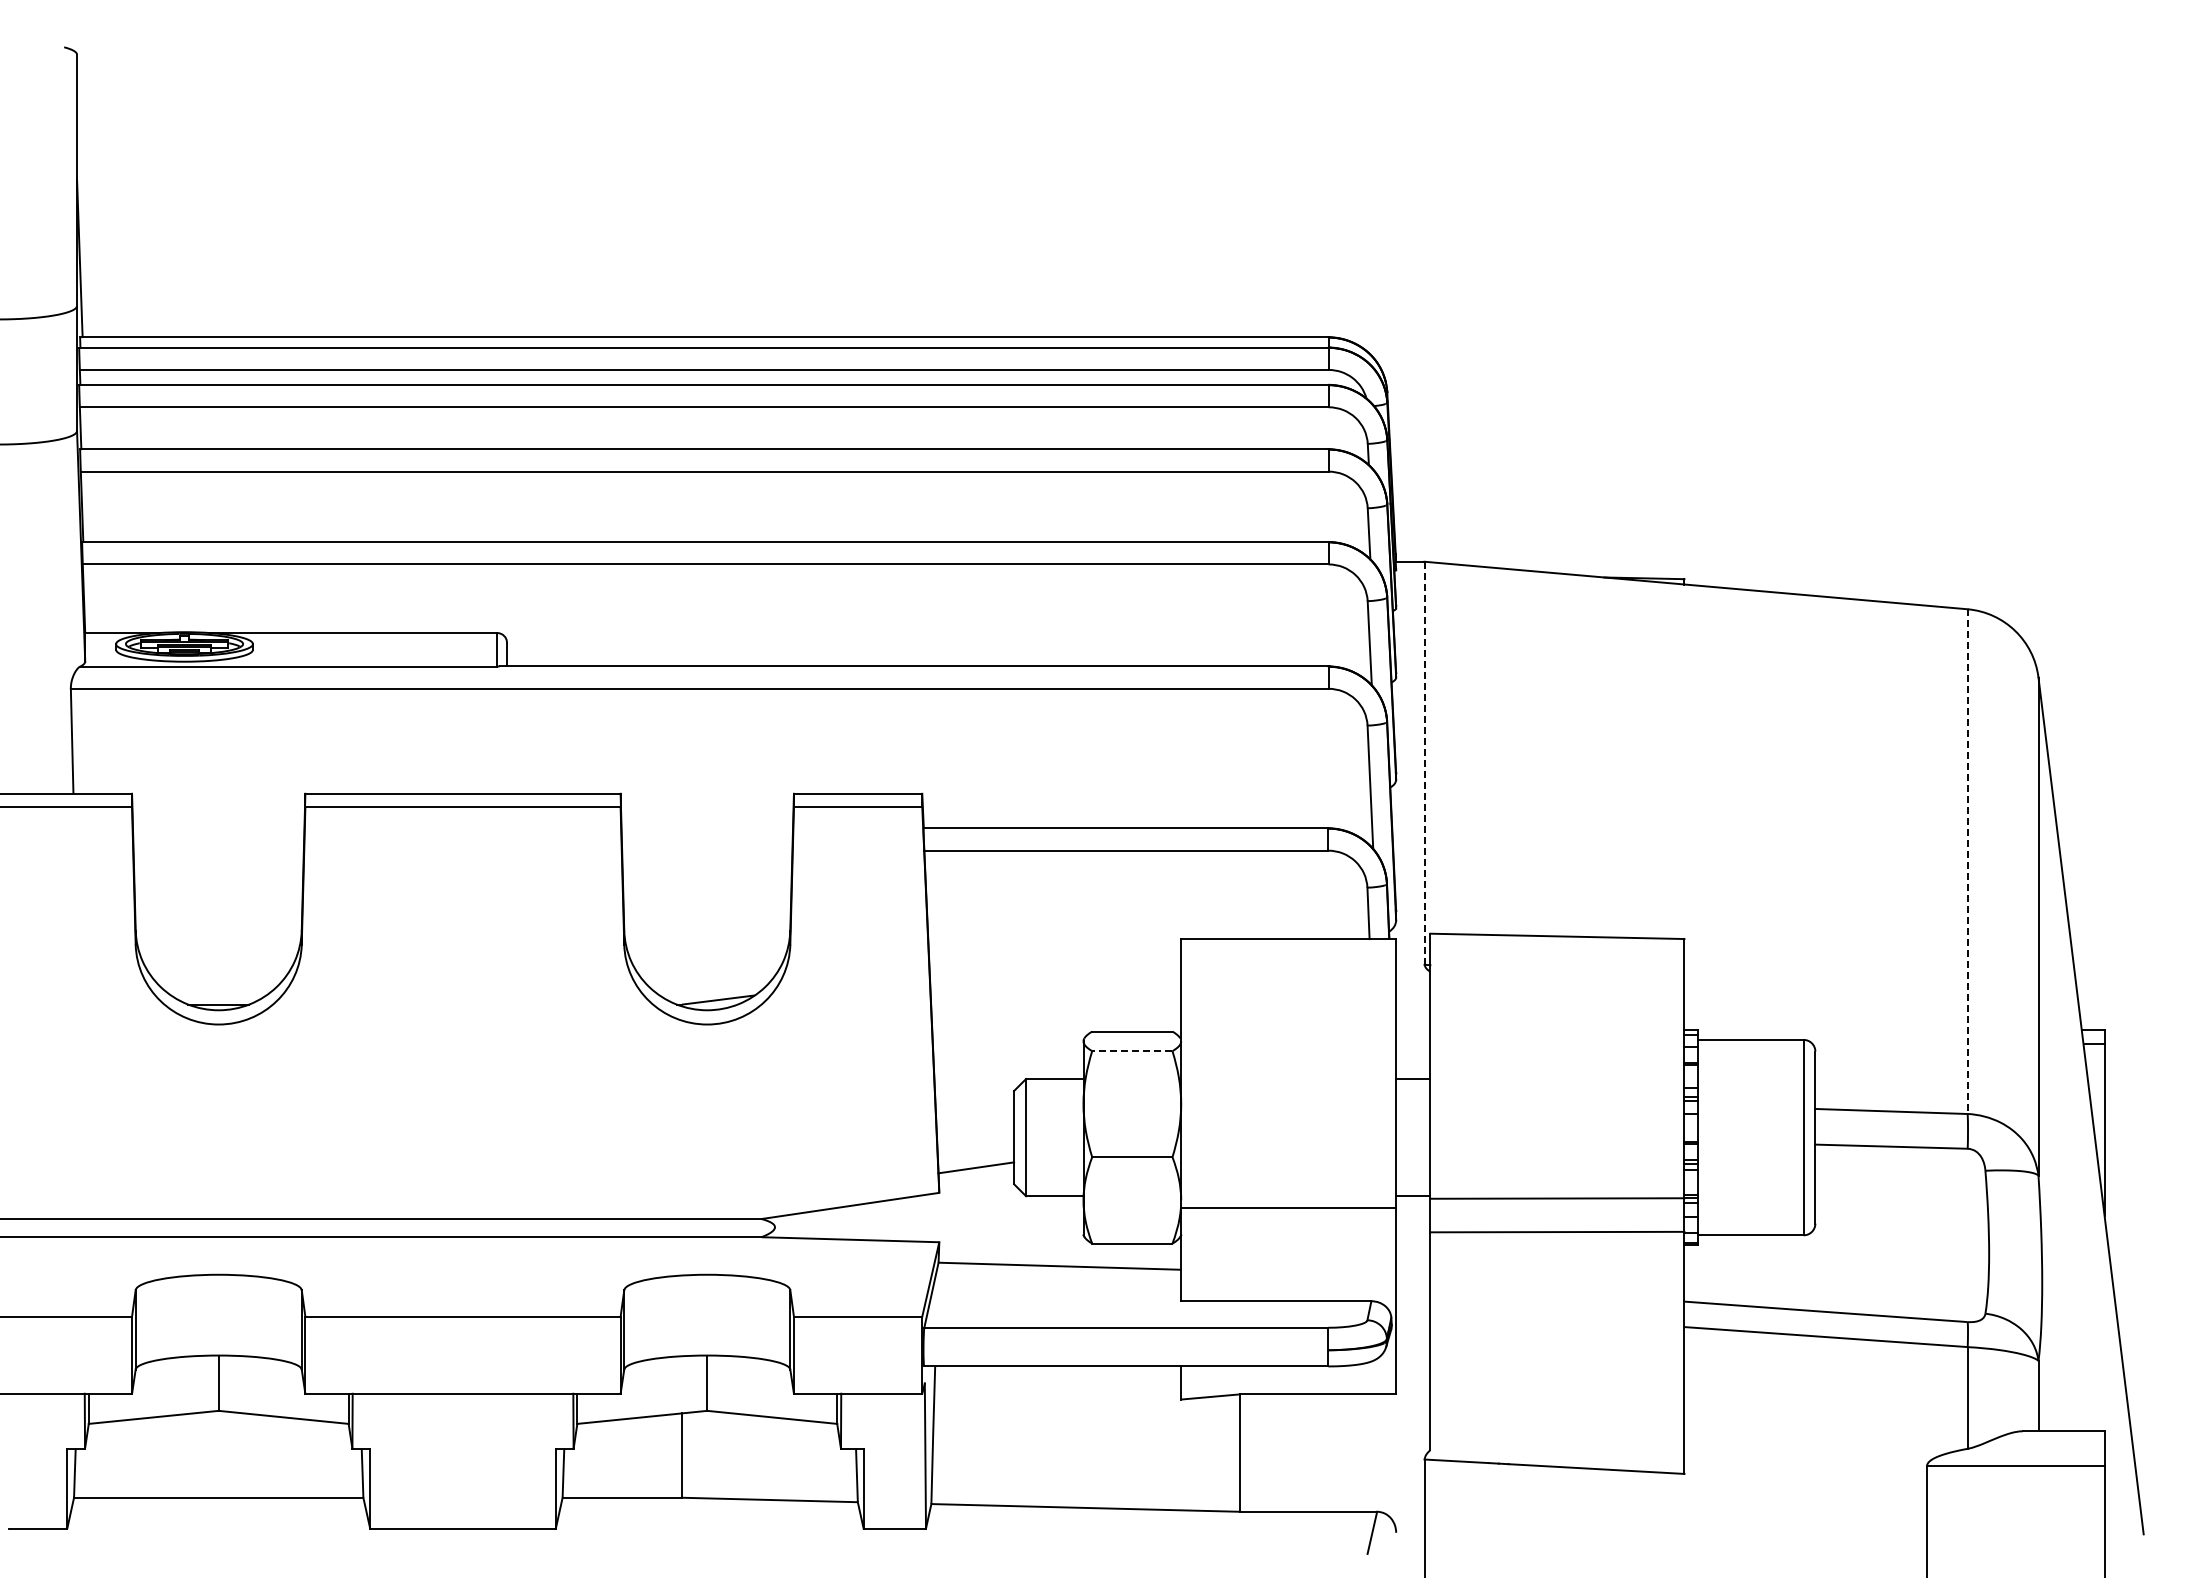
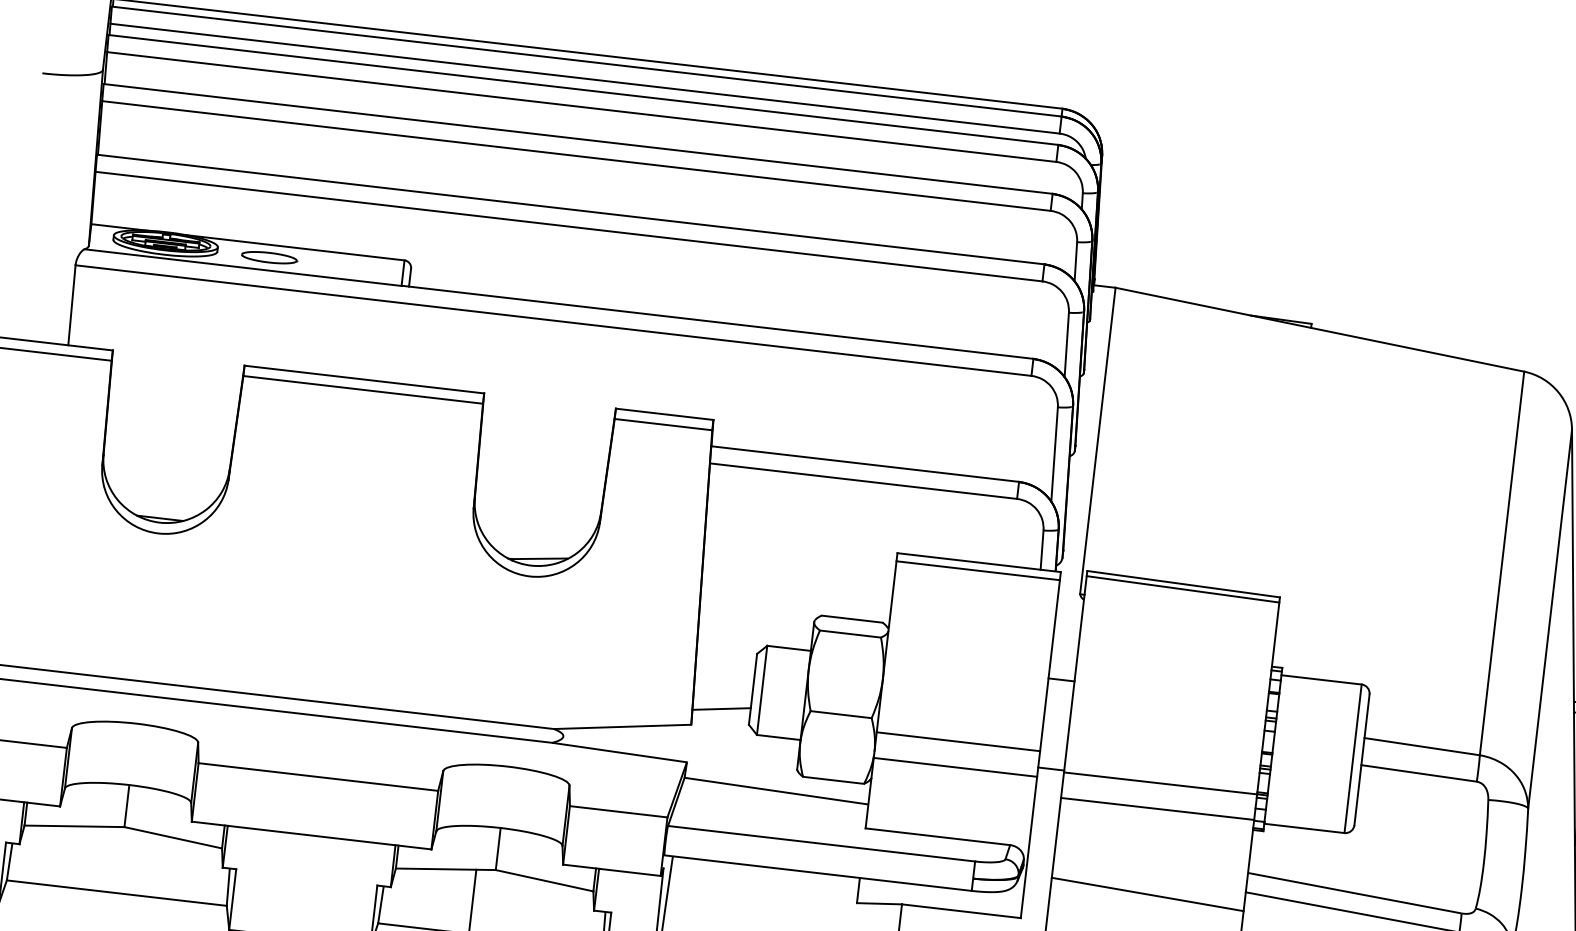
part: (321, 649) -> (269, 257), added
line: (1424, 763) -> (1097, 441), dashed -> solid
line: (1967, 862) -> (1501, 564), dashed -> solid
line: (1557, 942) -> (1183, 588), added
line: (1288, 949) -> (978, 570), added
line: (1131, 1051) -> (849, 634), dashed -> solid
line: (1288, 1174) -> (958, 741), added
line: (1557, 1344) -> (1147, 894), added

